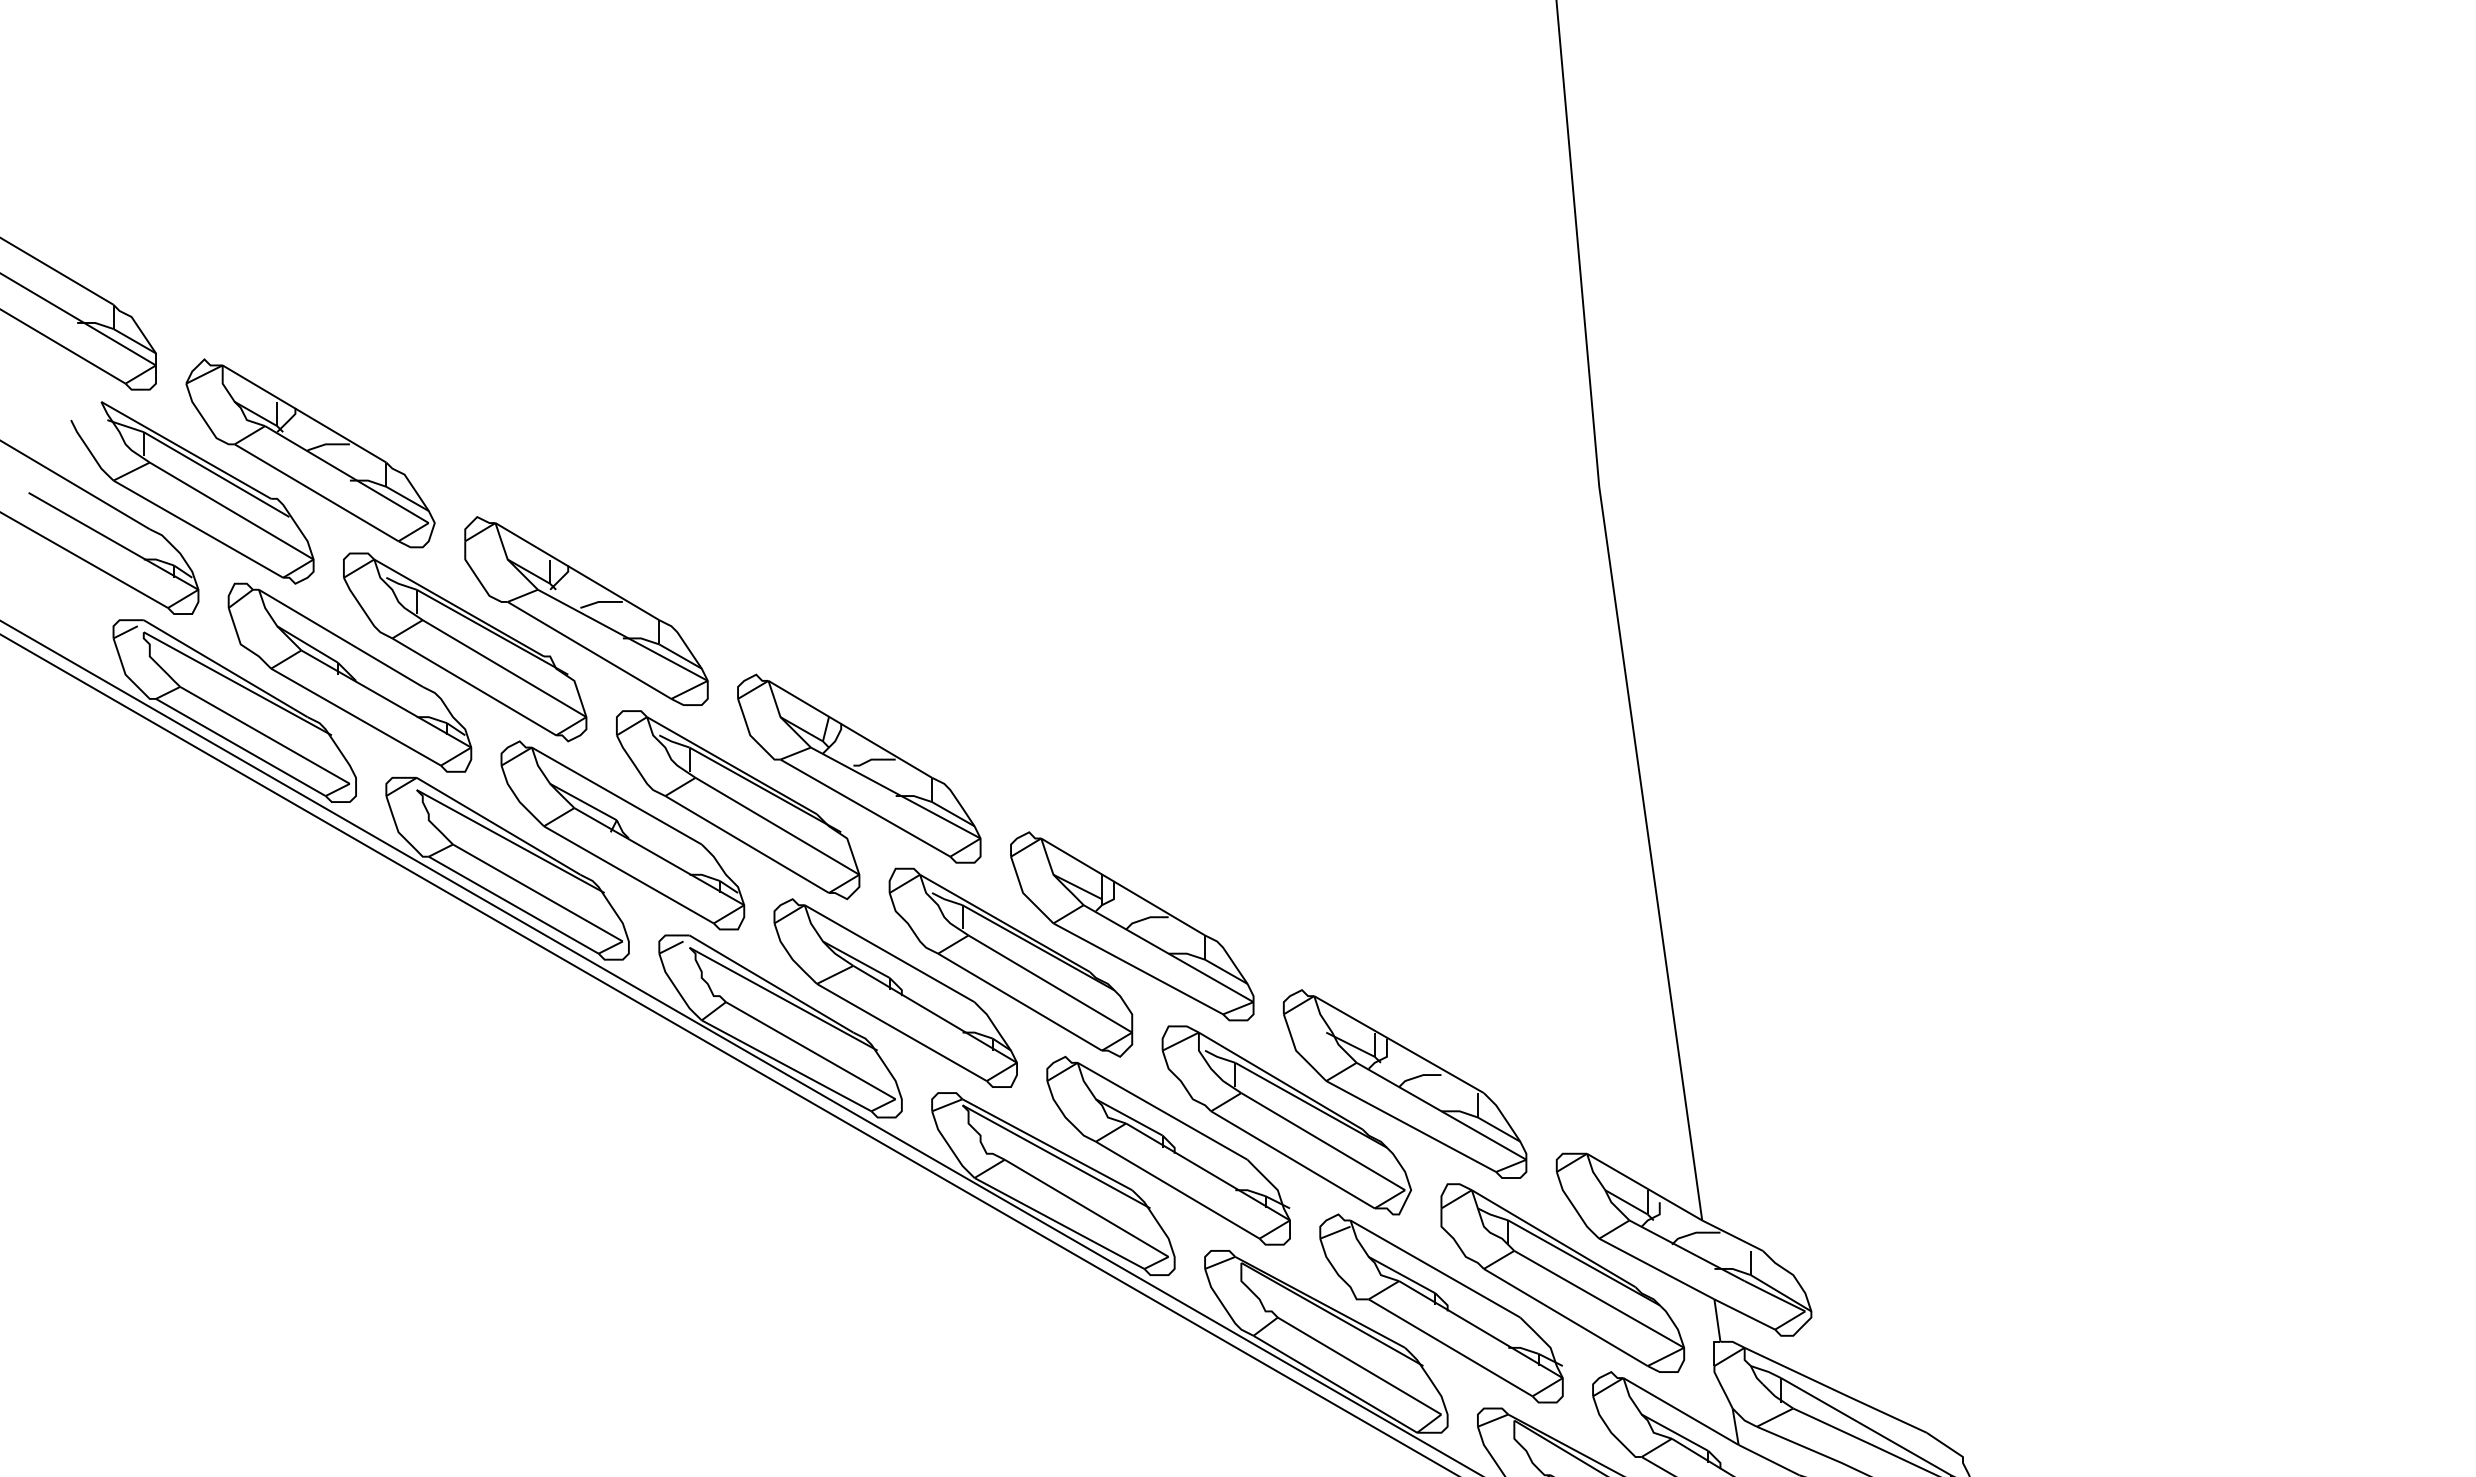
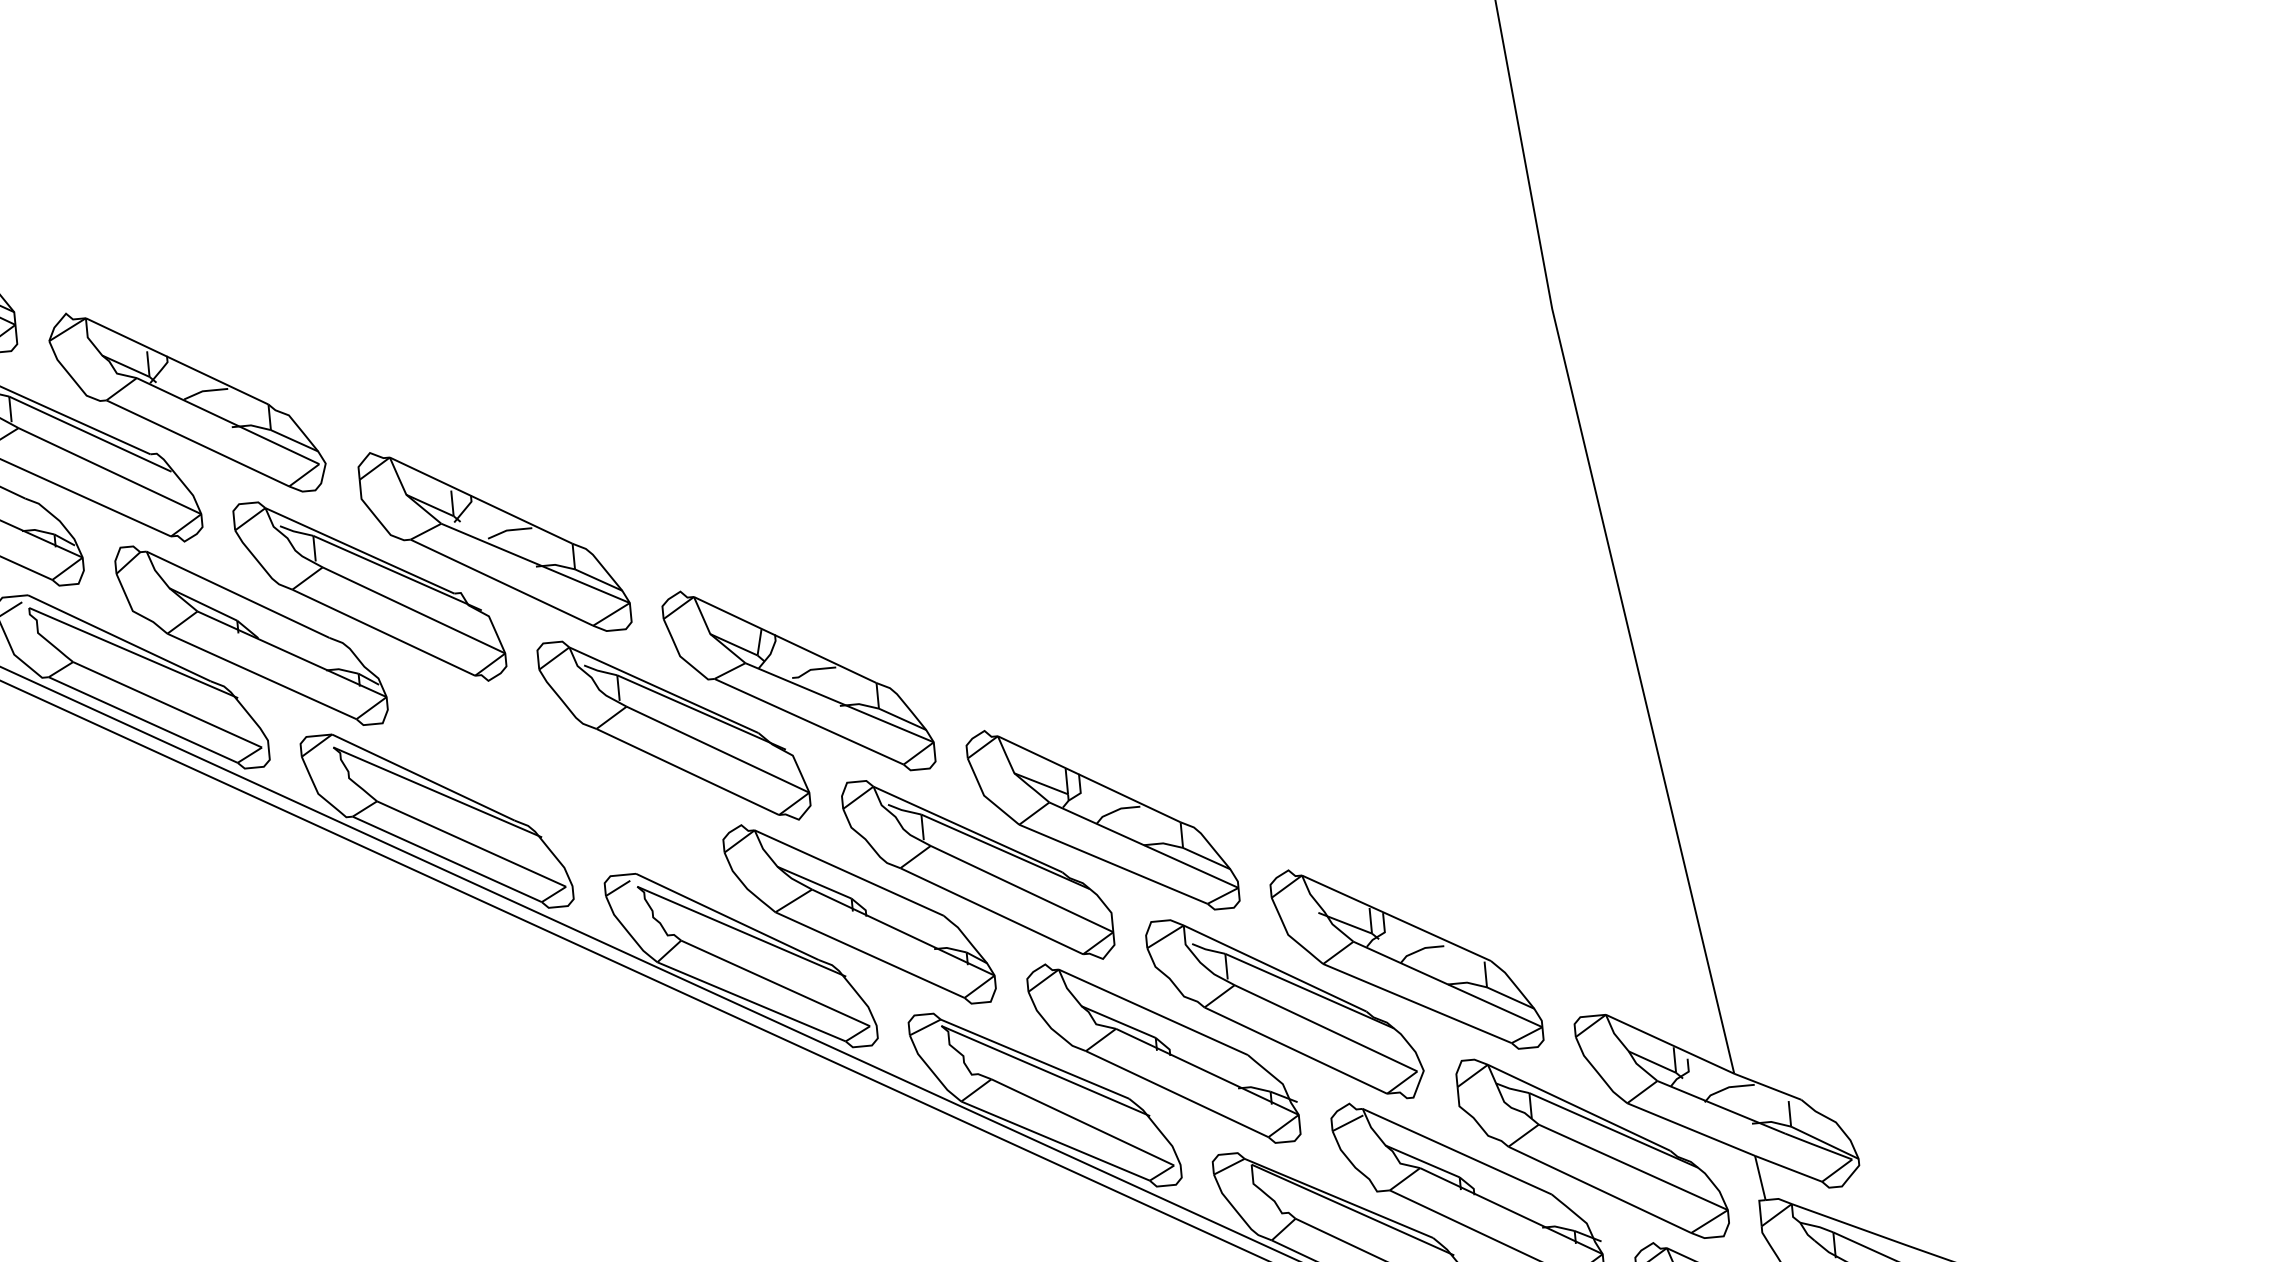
part: (622, 835) -> (555, 774), removed

